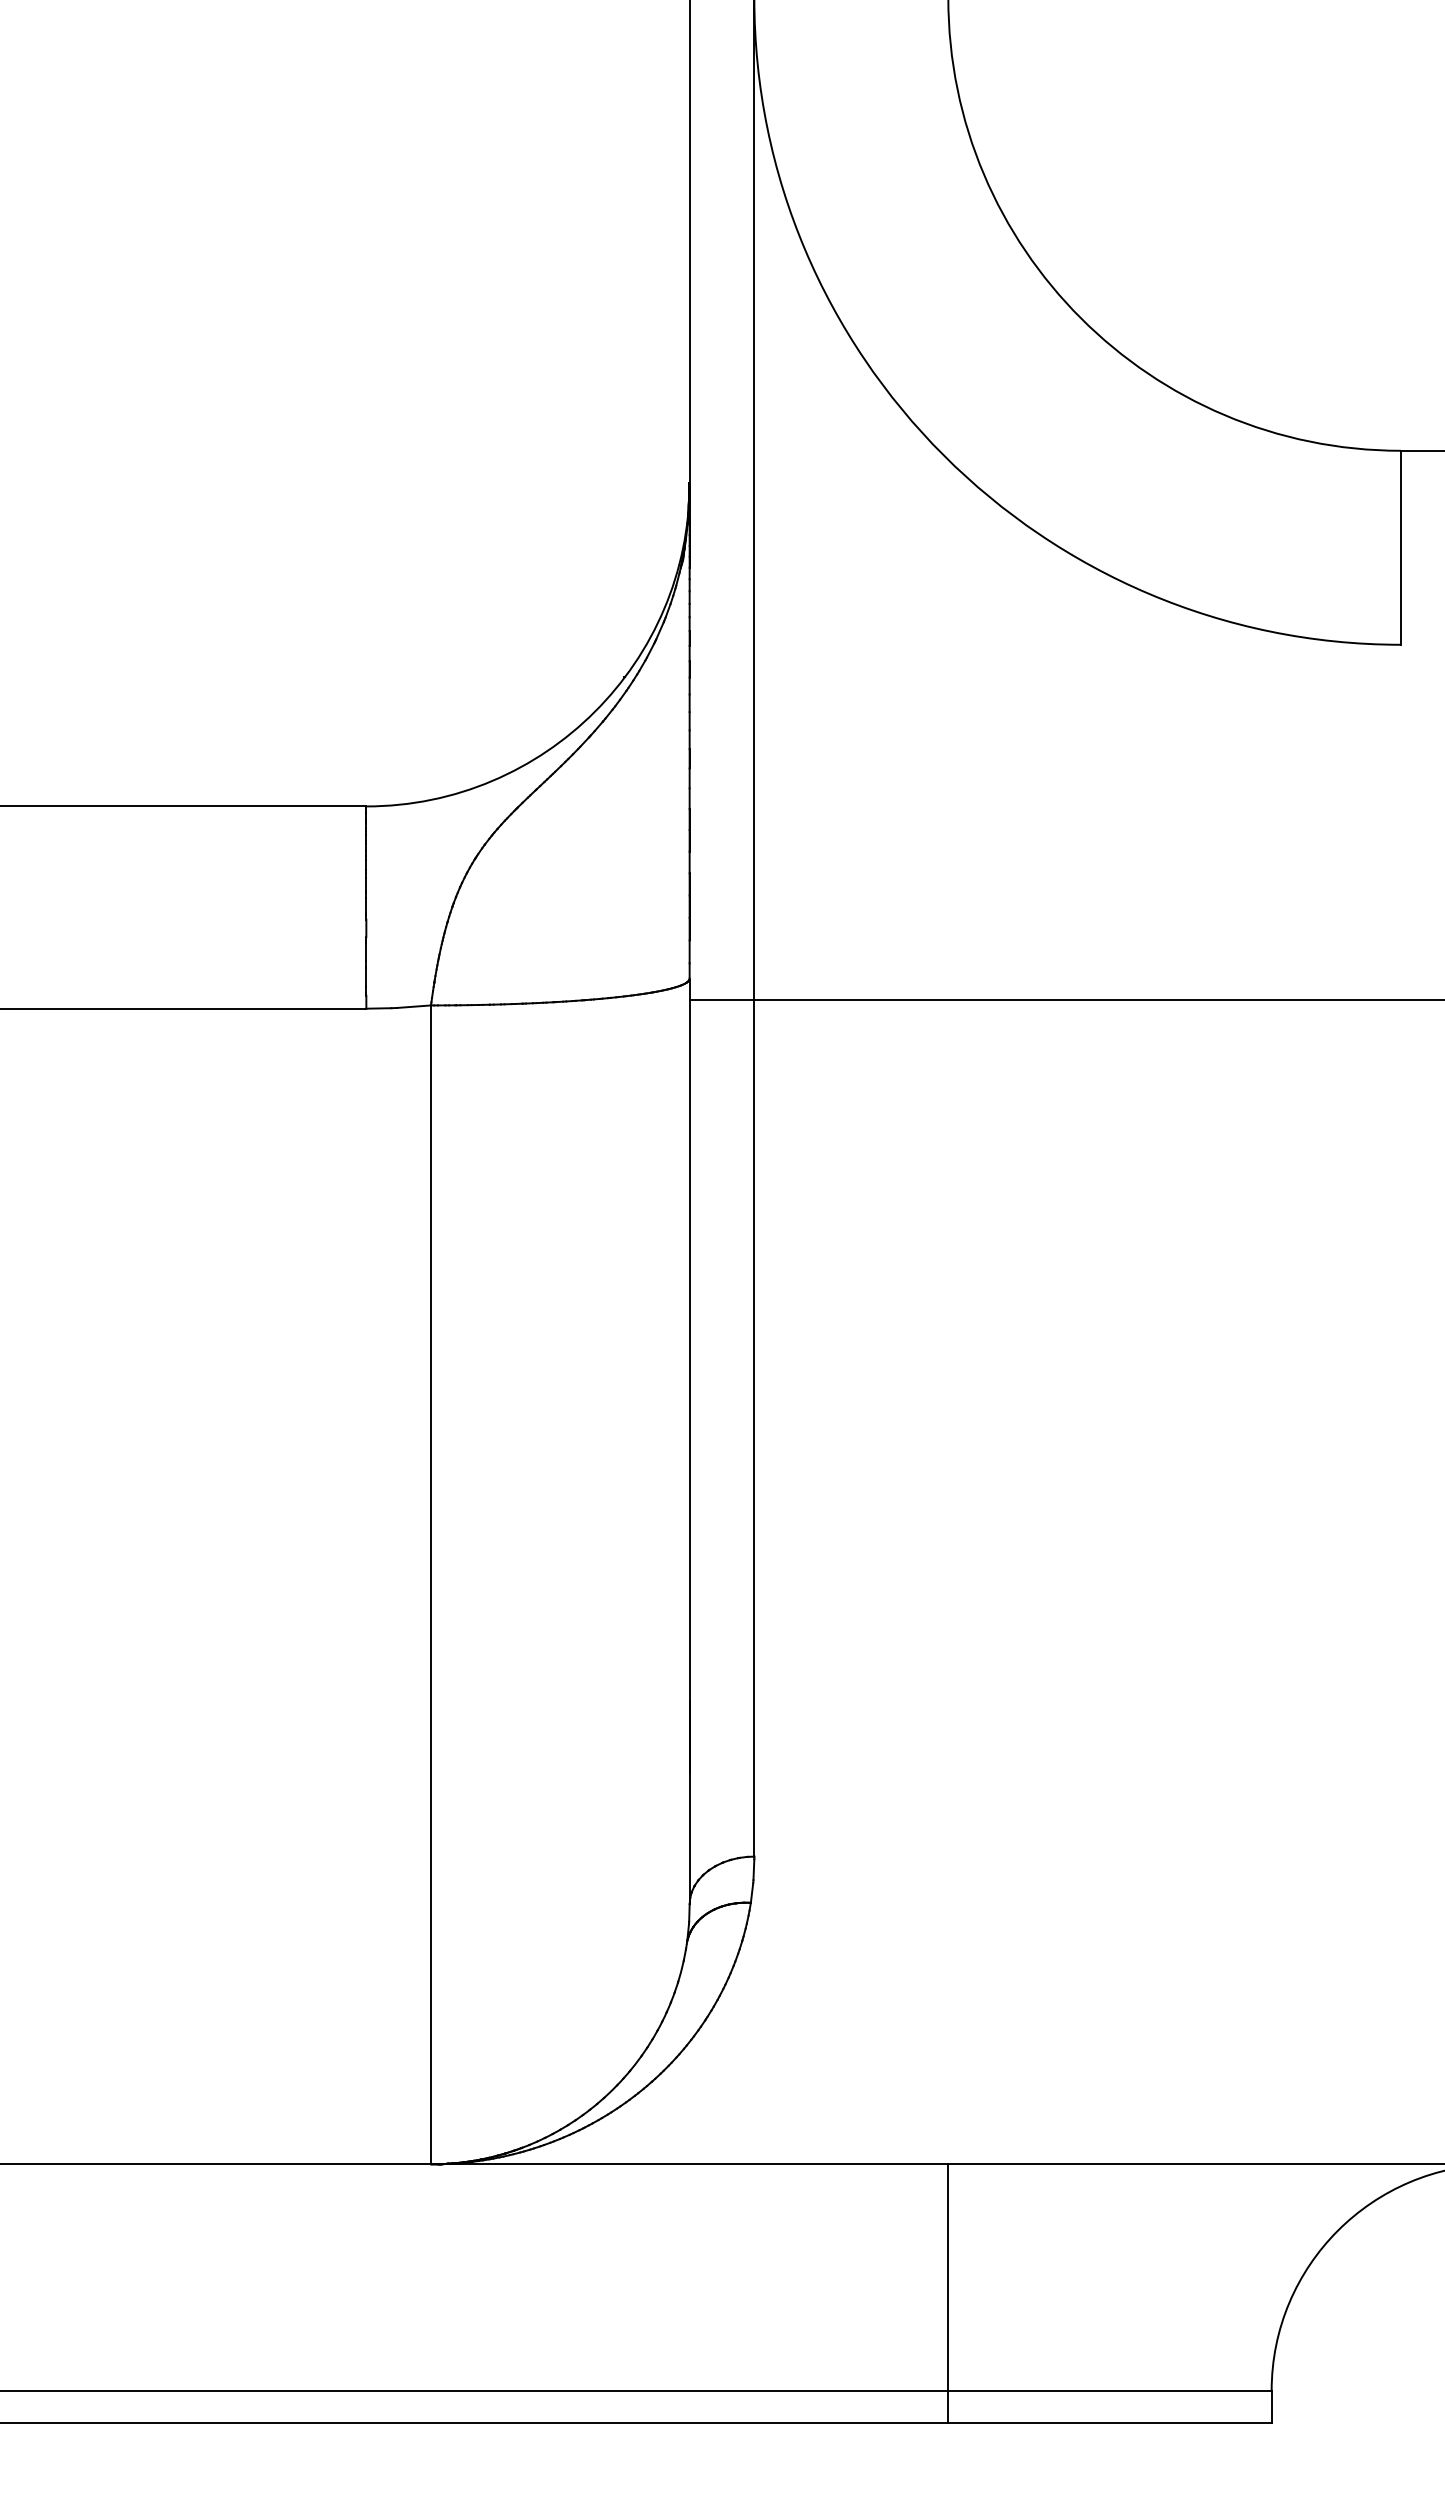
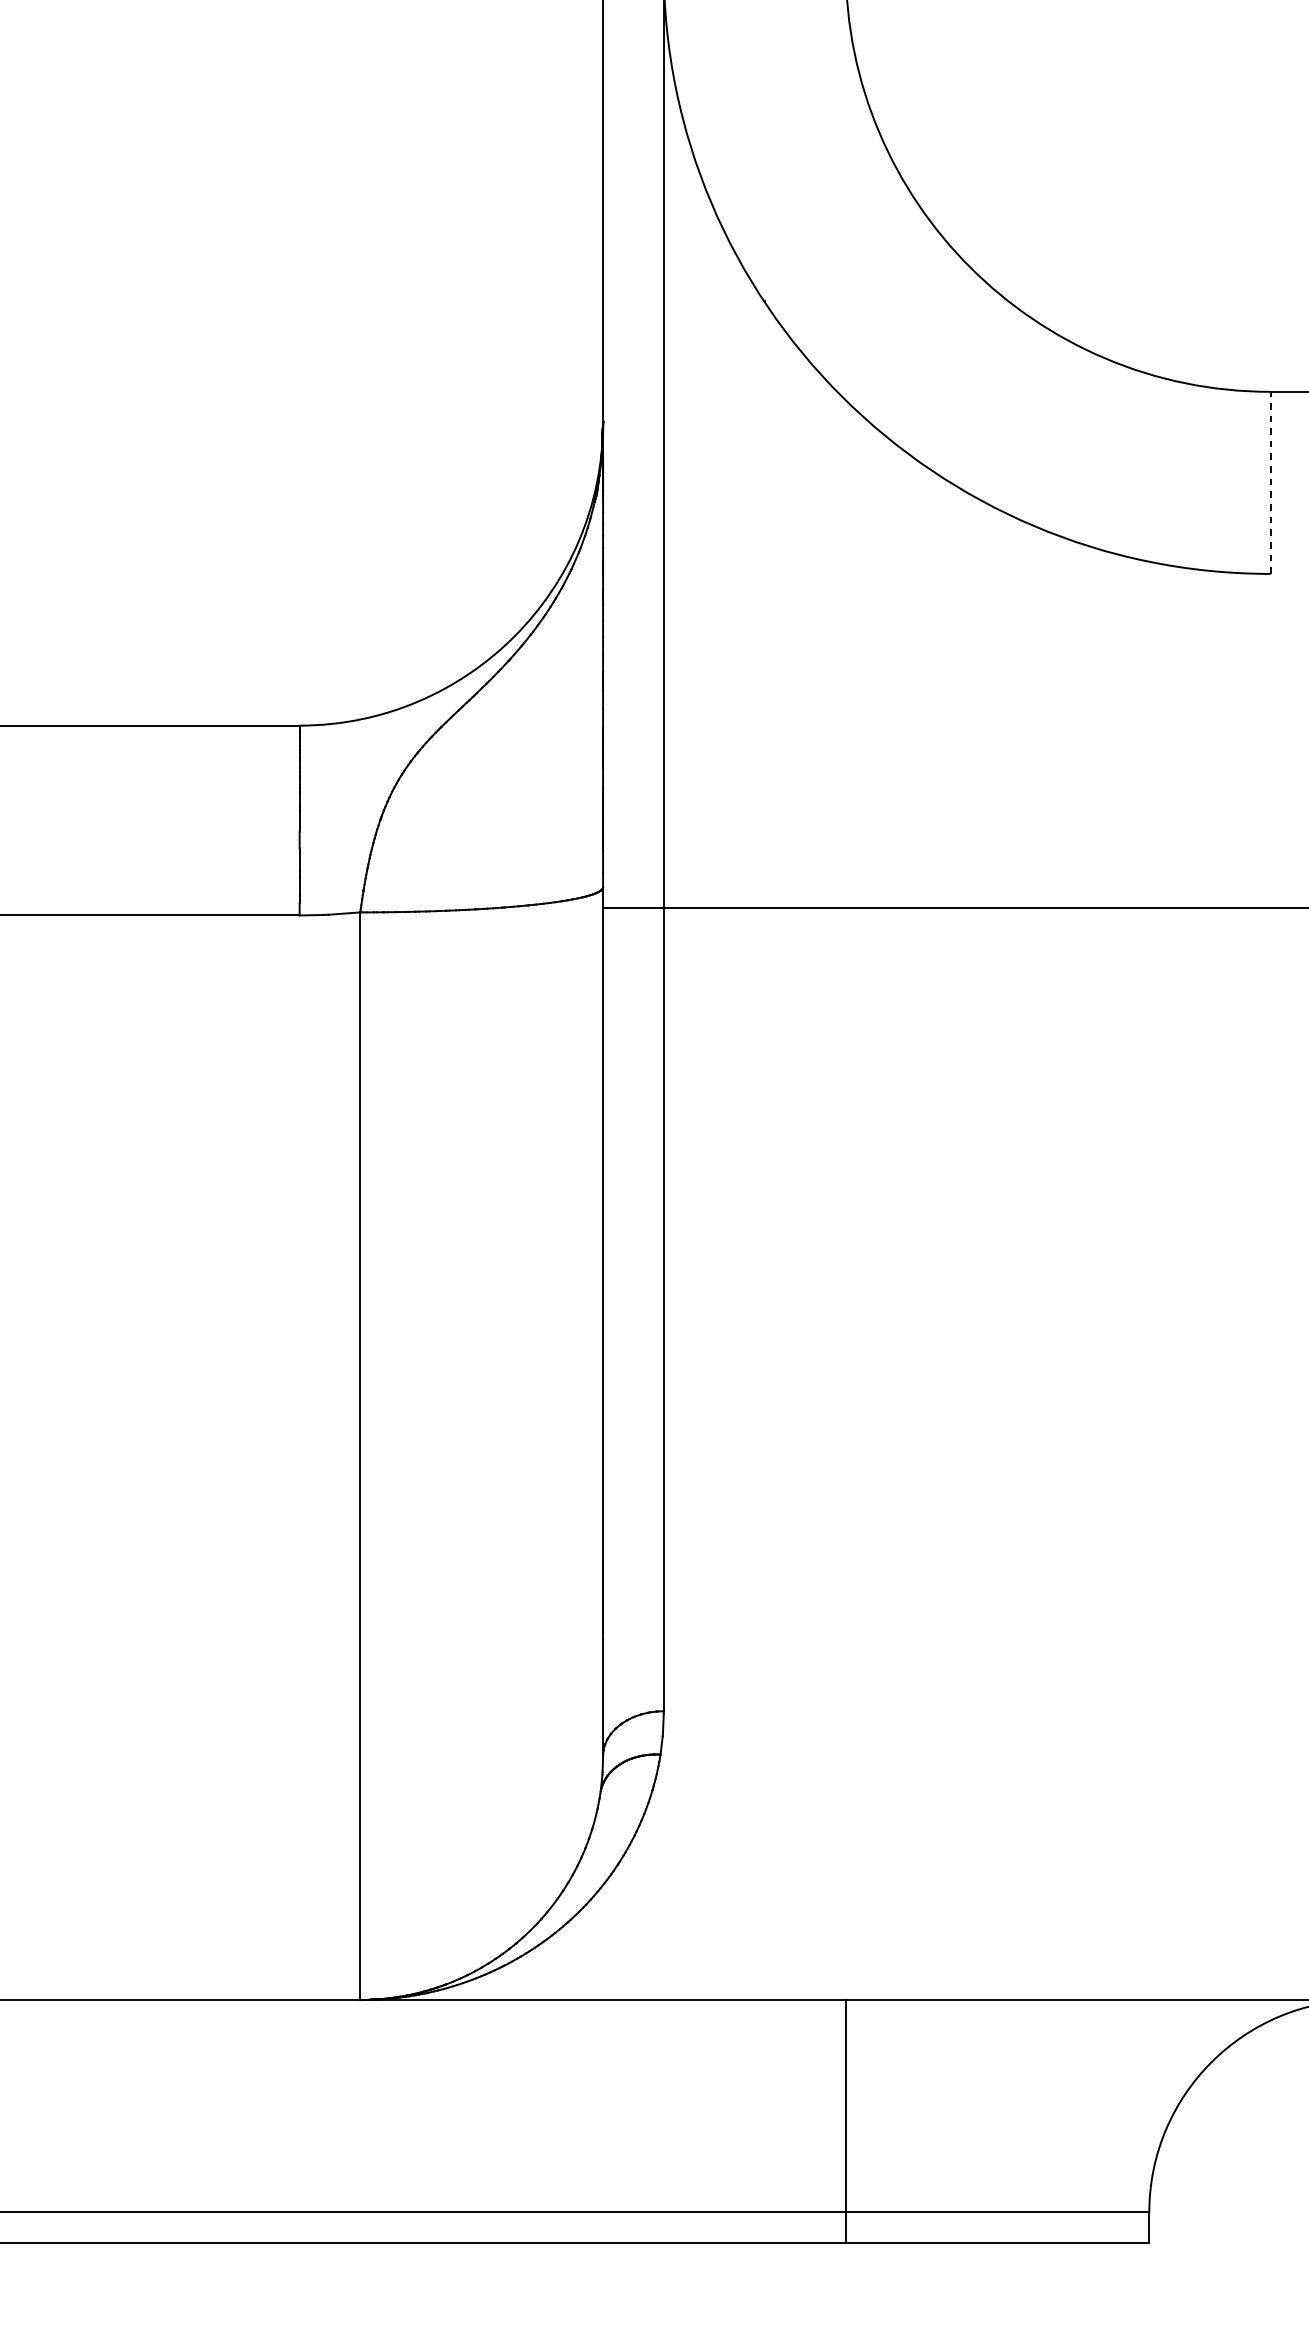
line: (1400, 547) -> (1270, 482), solid -> dashed

